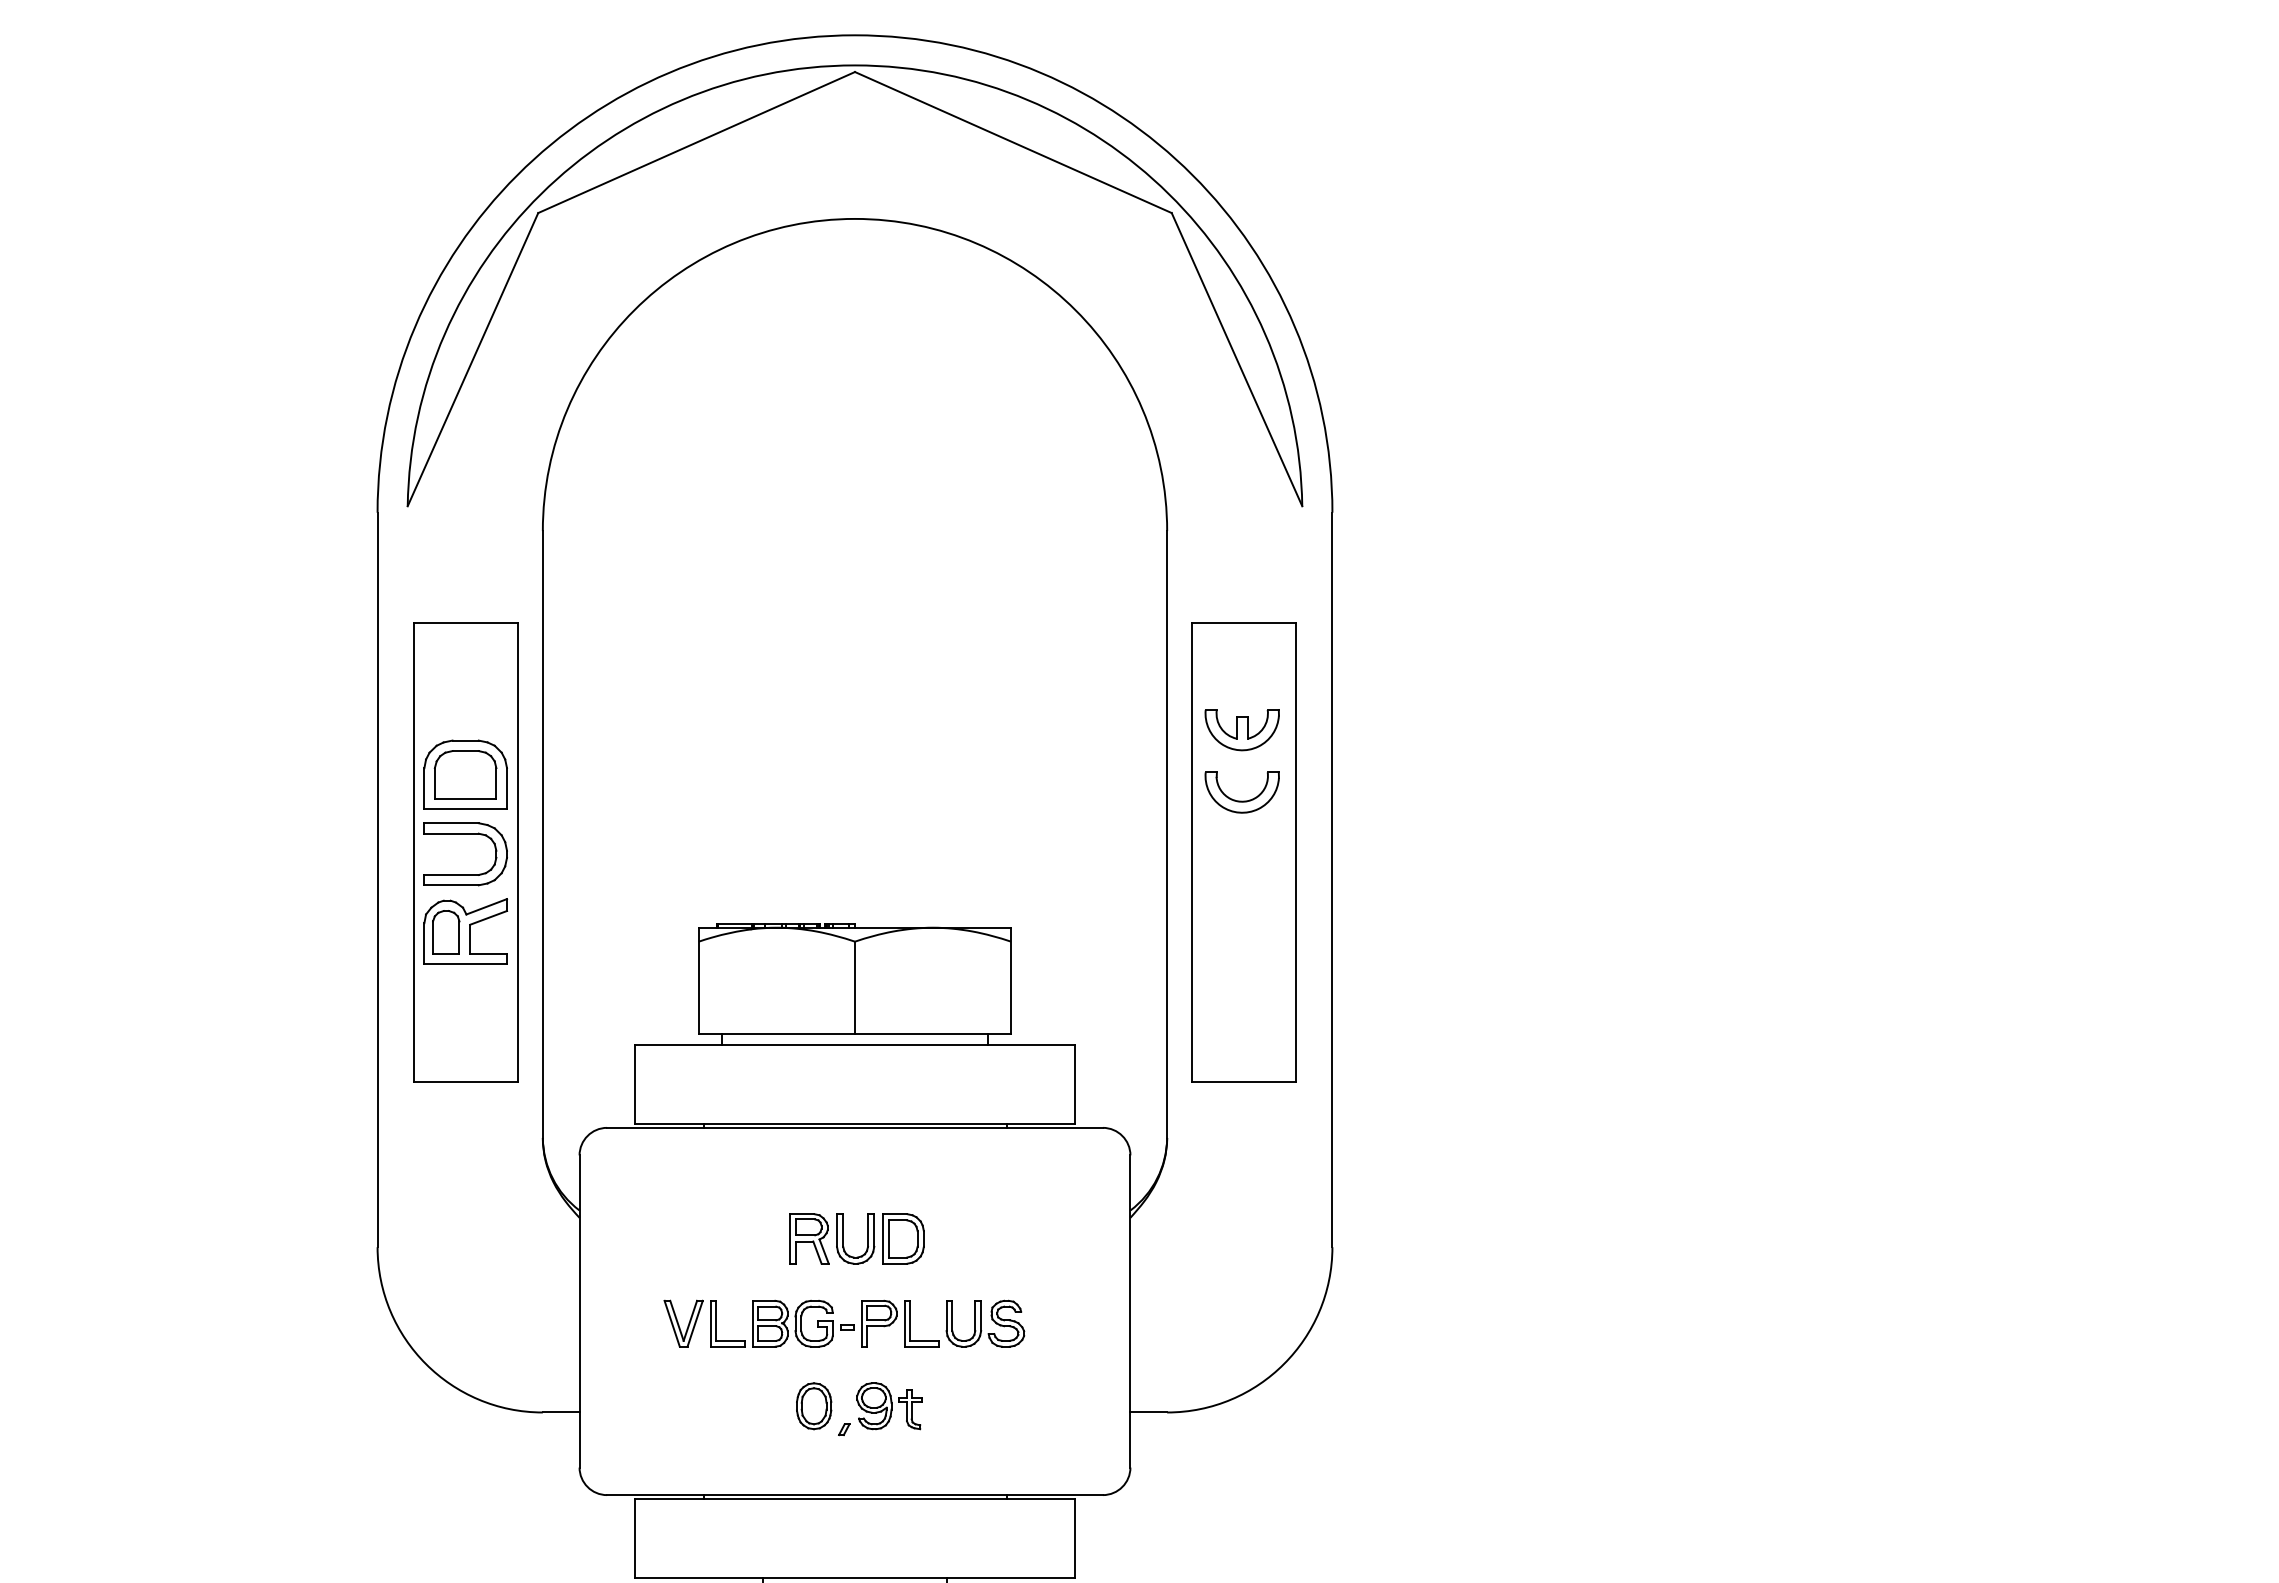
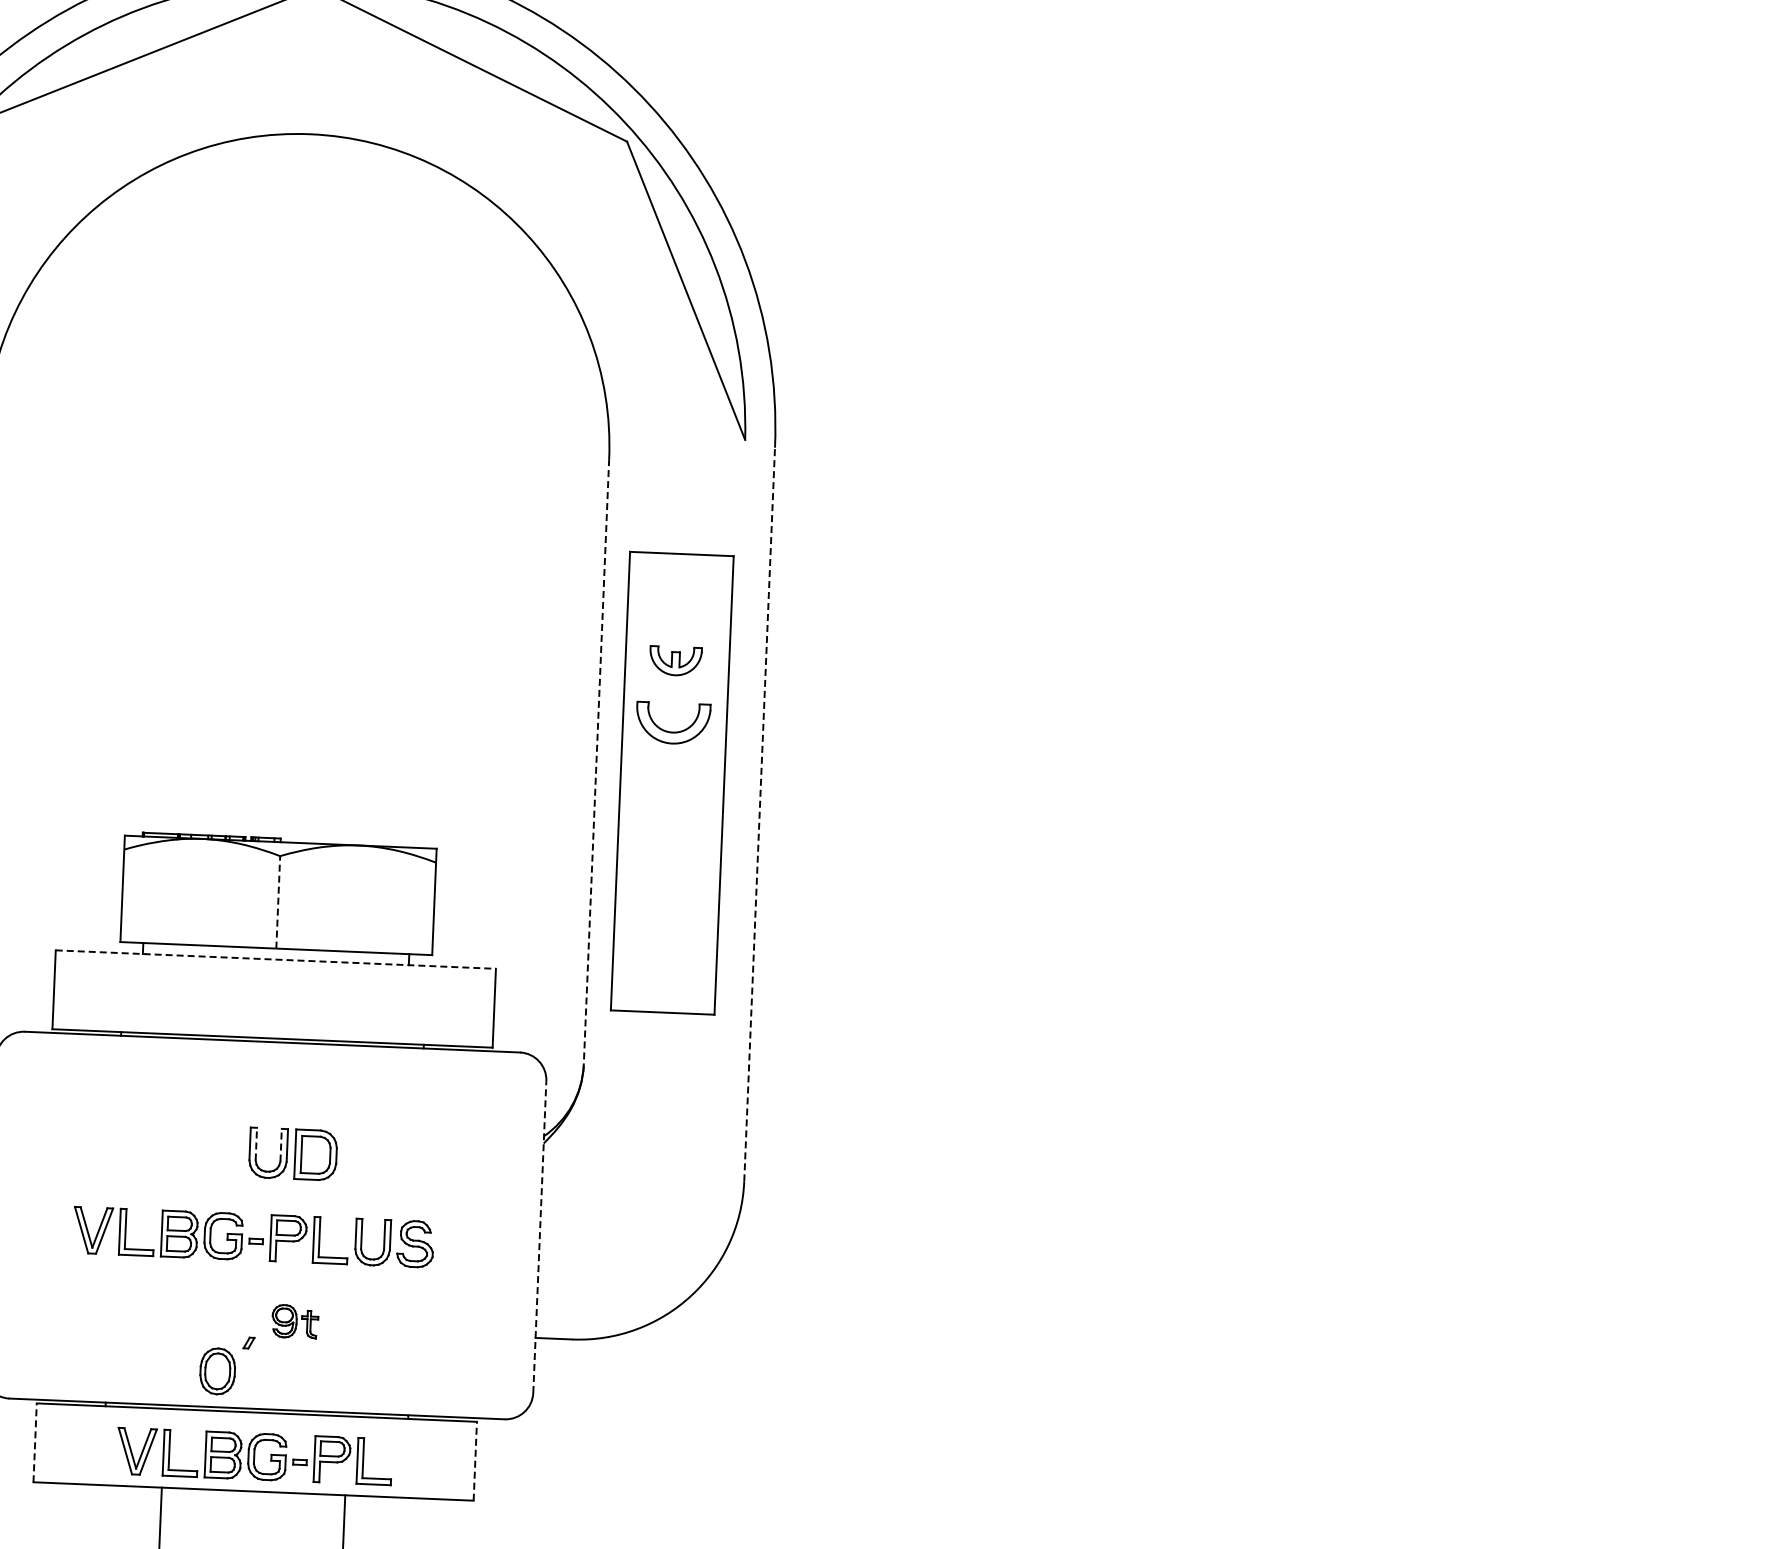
part: (1241, 730) -> (675, 661), size x0.7
line: (1167, 835) -> (596, 763), solid -> dashed
line: (1332, 879) -> (759, 814), solid -> dashed
line: (855, 987) -> (278, 901), solid -> dashed
line: (855, 1045) -> (276, 959), solid -> dashed
line: (843, 1230) -> (256, 1144), solid -> dashed
line: (868, 1230) -> (281, 1145), solid -> dashed
part: (809, 1238) -> (222, 1150), removed
line: (1130, 1310) -> (539, 1236), solid -> dashed
part: (814, 1406) -> (218, 1371), moved
part: (889, 1406) -> (295, 1321), size x0.7
line: (634, 1537) -> (35, 1442), solid -> dashed
line: (1075, 1537) -> (475, 1460), solid -> dashed
part: (854, 1542) -> (254, 1456), added

